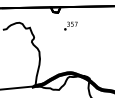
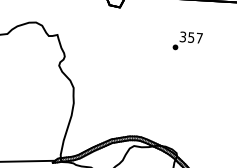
text: (70, 25) -> (187, 39), moved

